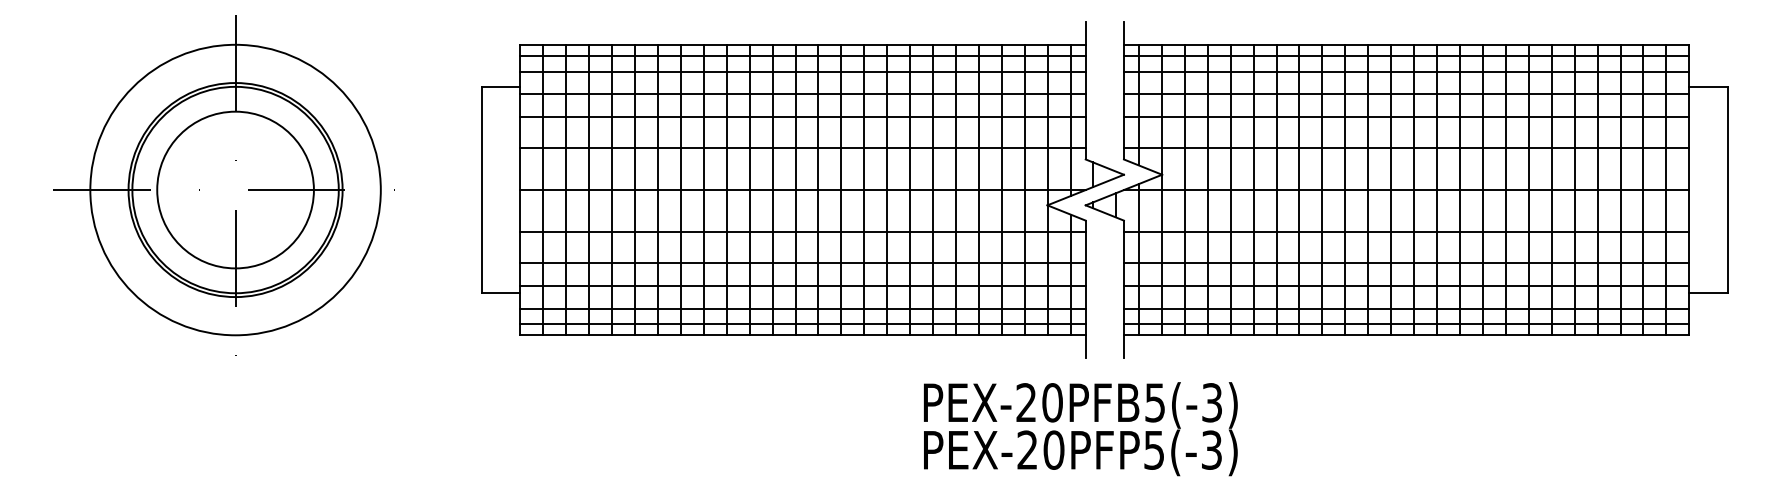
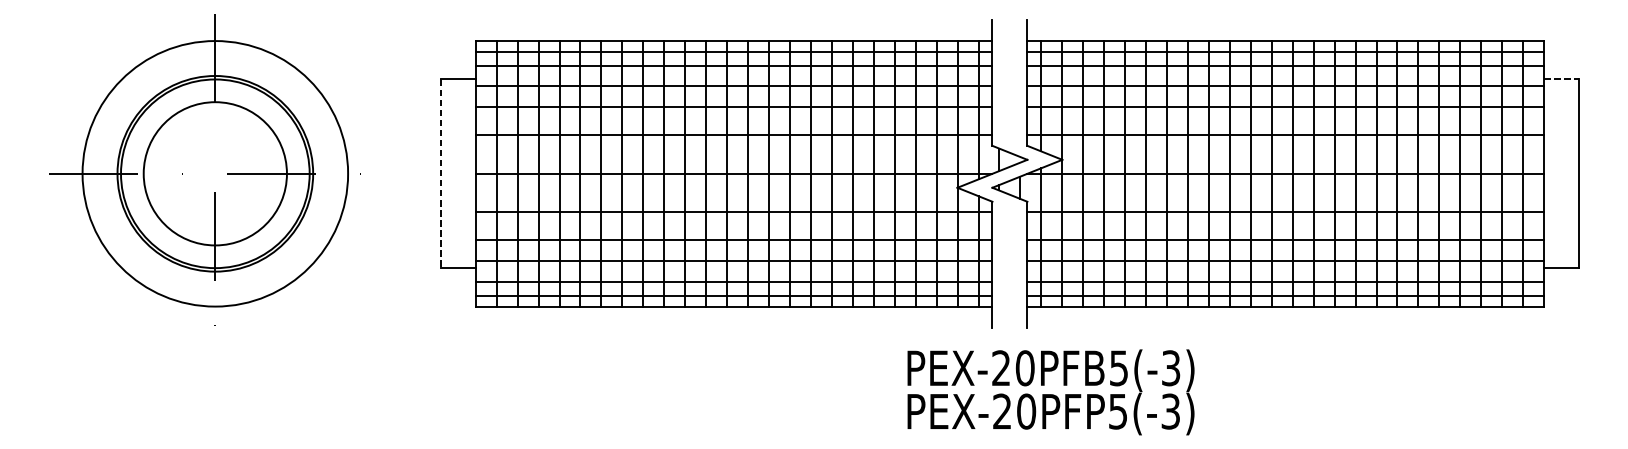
line: (1708, 86) -> (1561, 79), solid -> dashed
line: (482, 190) -> (441, 174), solid -> dashed
text: (1080, 429) -> (1050, 392), moved

